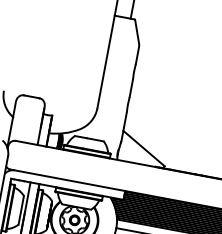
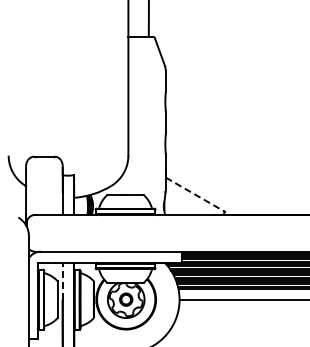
line: (144, 148) -> (195, 194), solid -> dashed
line: (27, 196) -> (62, 280), solid -> dashed

